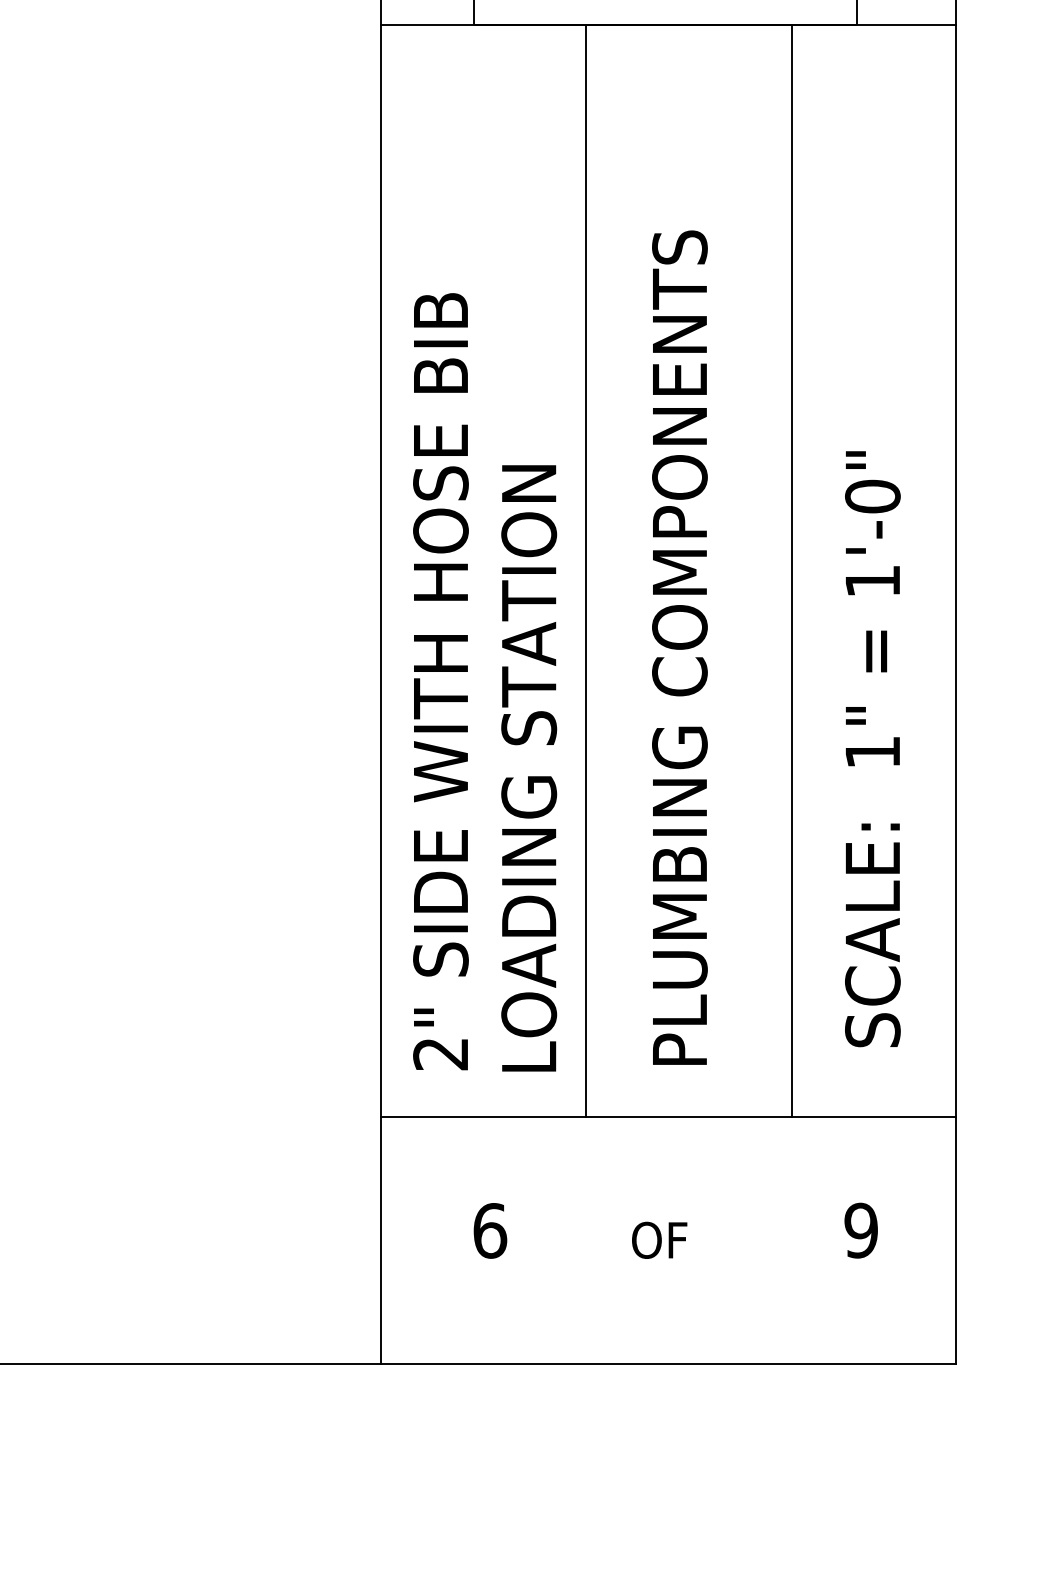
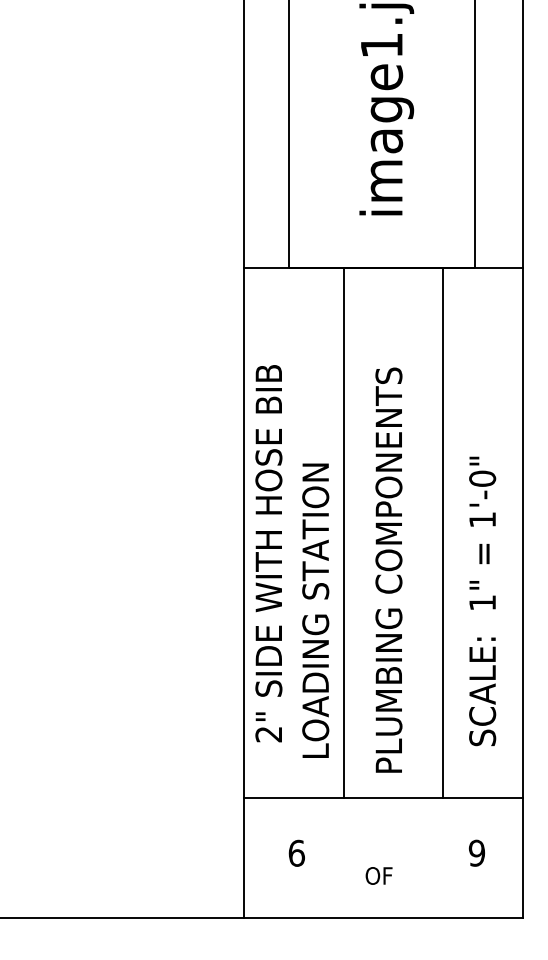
text: (440, 681) -> (268, 553), moved
text: (872, 749) -> (482, 601), moved
text: (528, 767) -> (315, 610), moved
text: (658, 1239) -> (378, 875), moved

